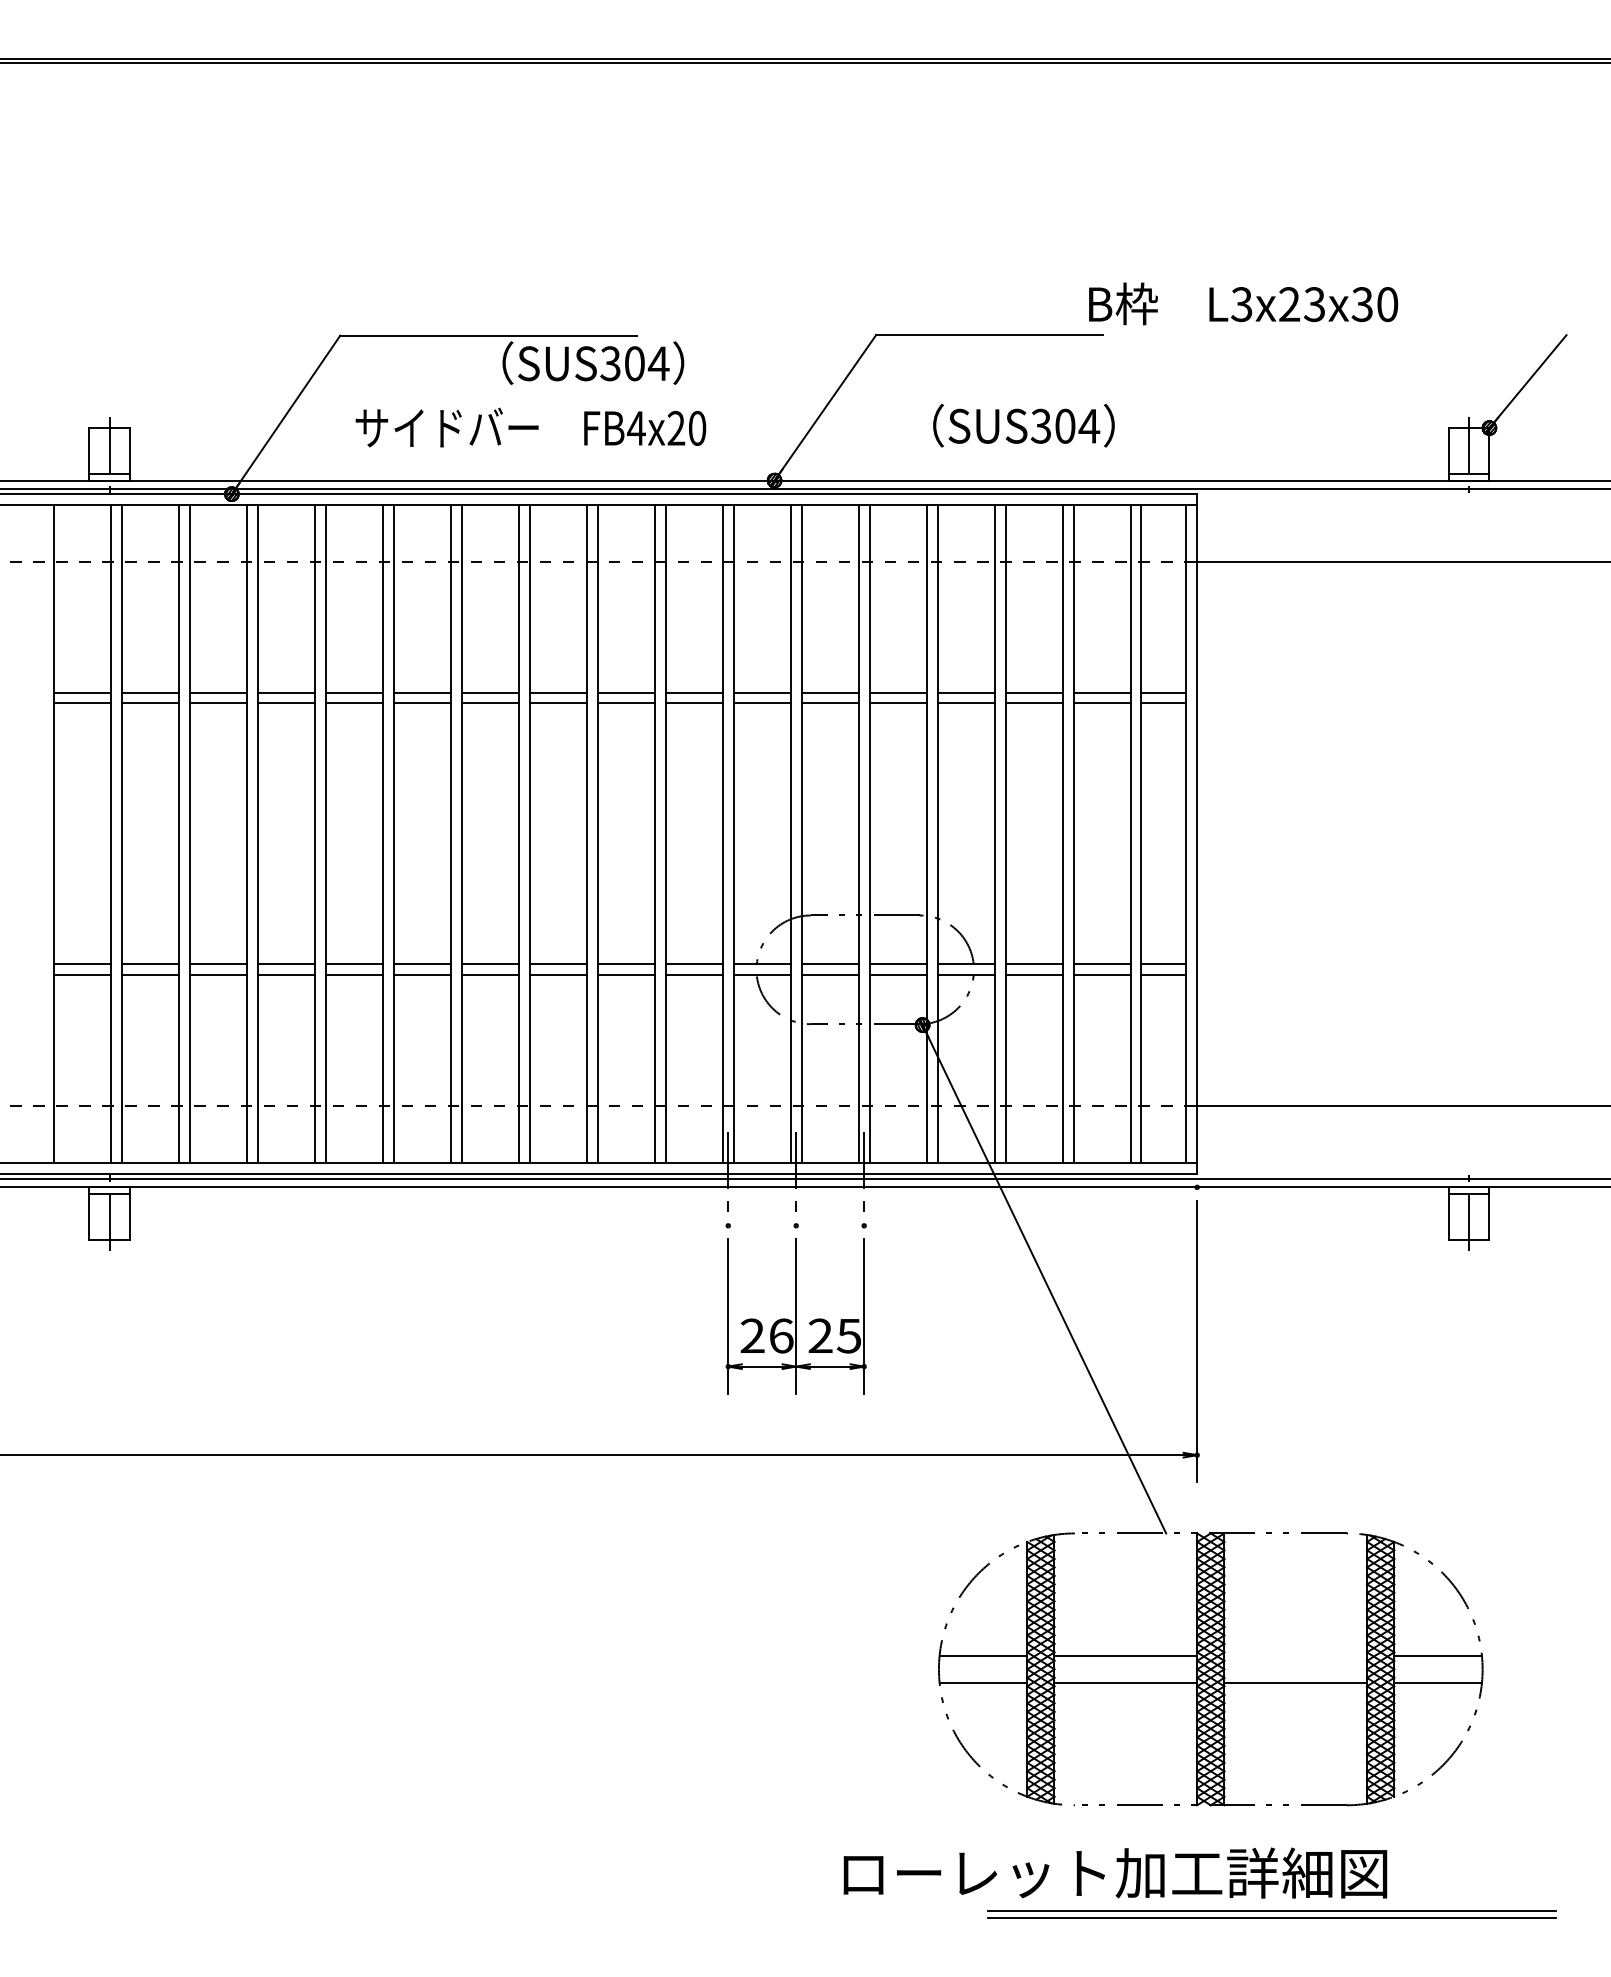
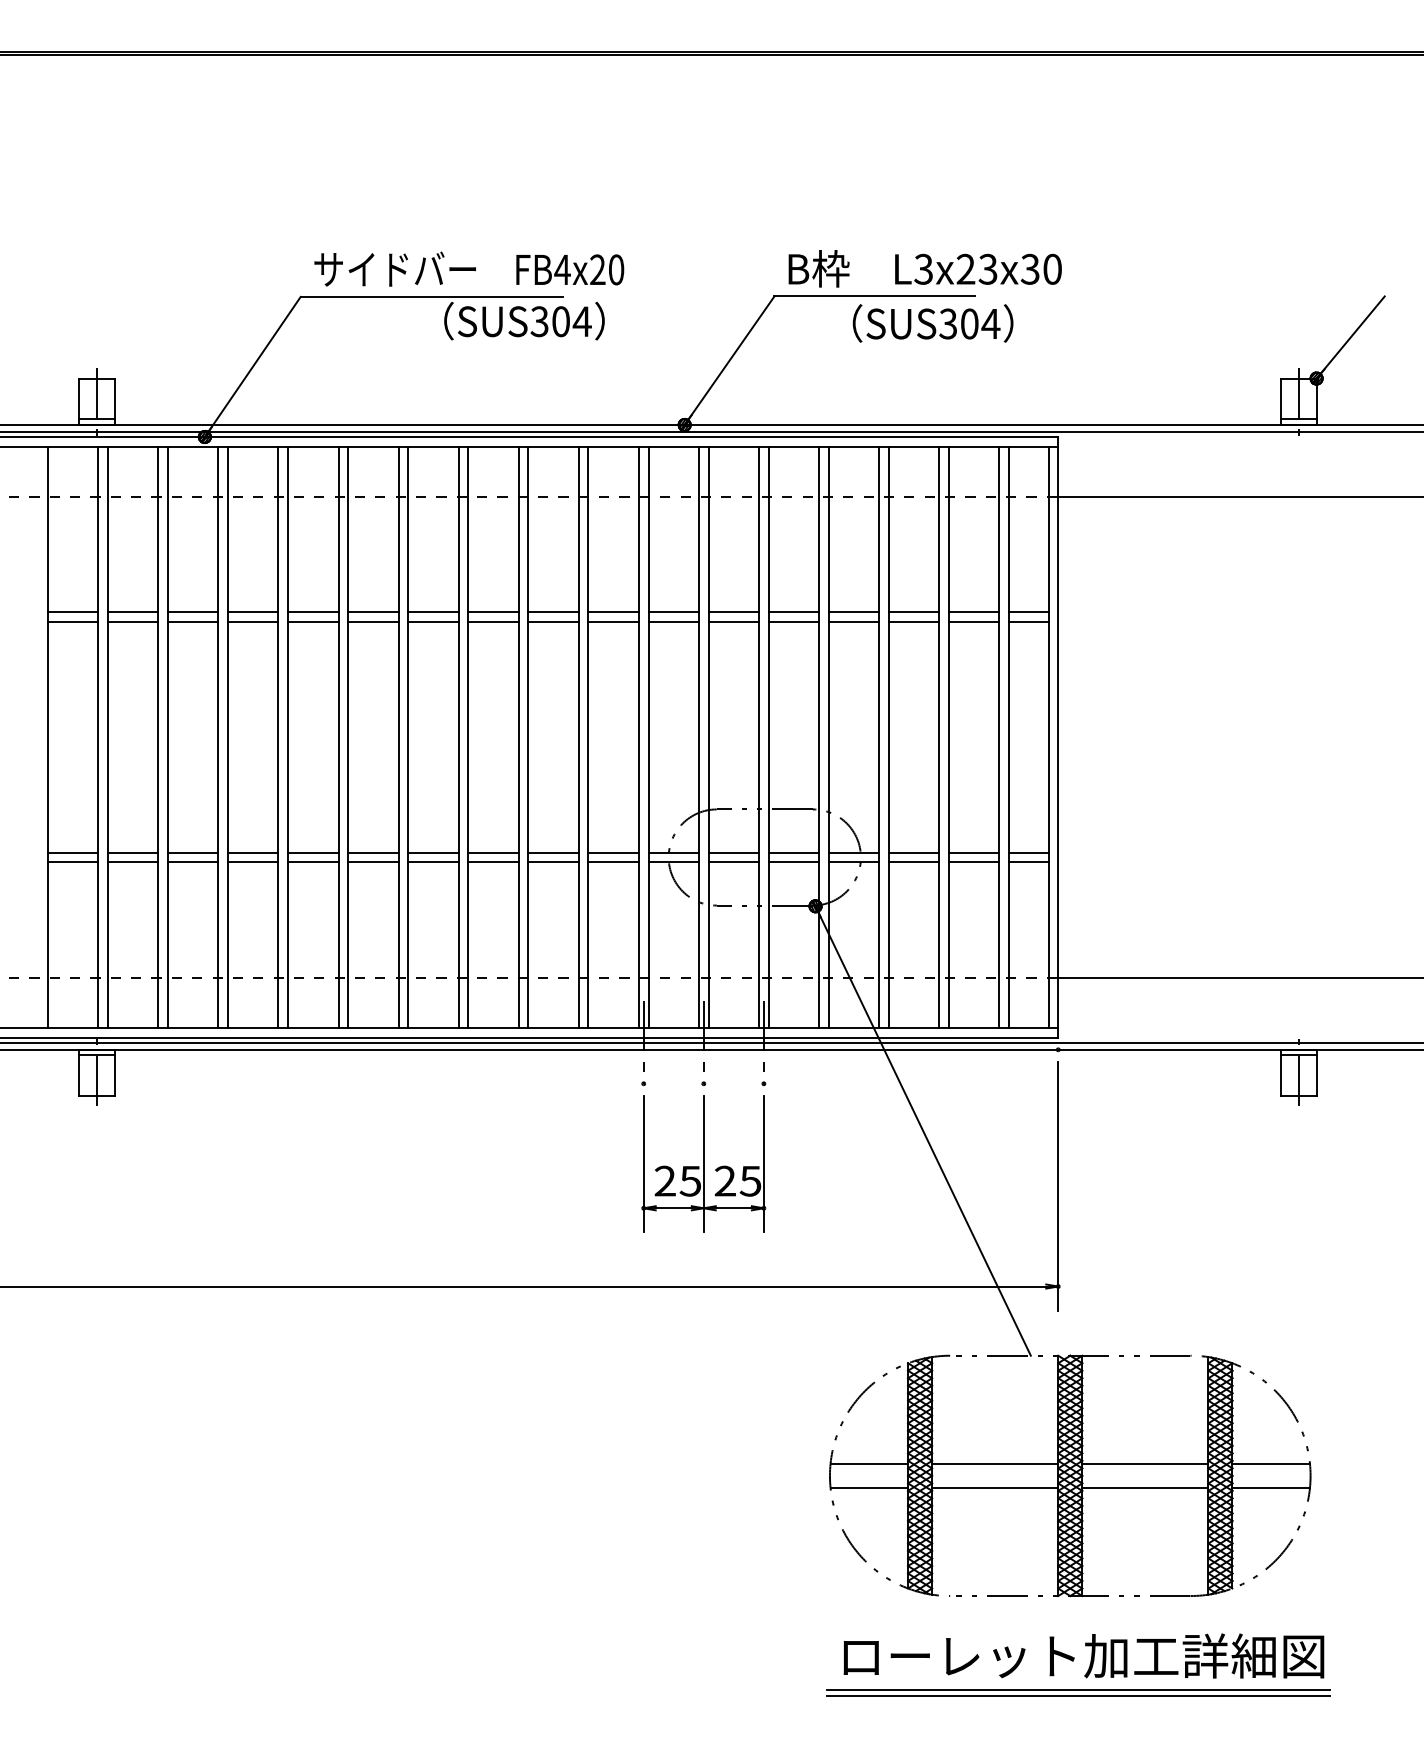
text: (1242, 303) -> (924, 268), moved
text: (1023, 425) -> (932, 323), moved
text: (531, 426) -> (469, 268), moved
text: (781, 1335) -> (690, 1180), 26 -> 25
line: (1295, 1655) -> (1145, 1463), added
text: (1114, 1872) -> (1083, 1655), moved
part: (1272, 1914) -> (1078, 1692), moved

